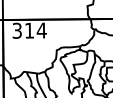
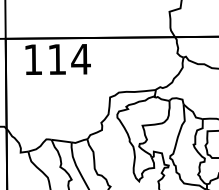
text: (16, 30) -> (31, 59), 314 -> 114

